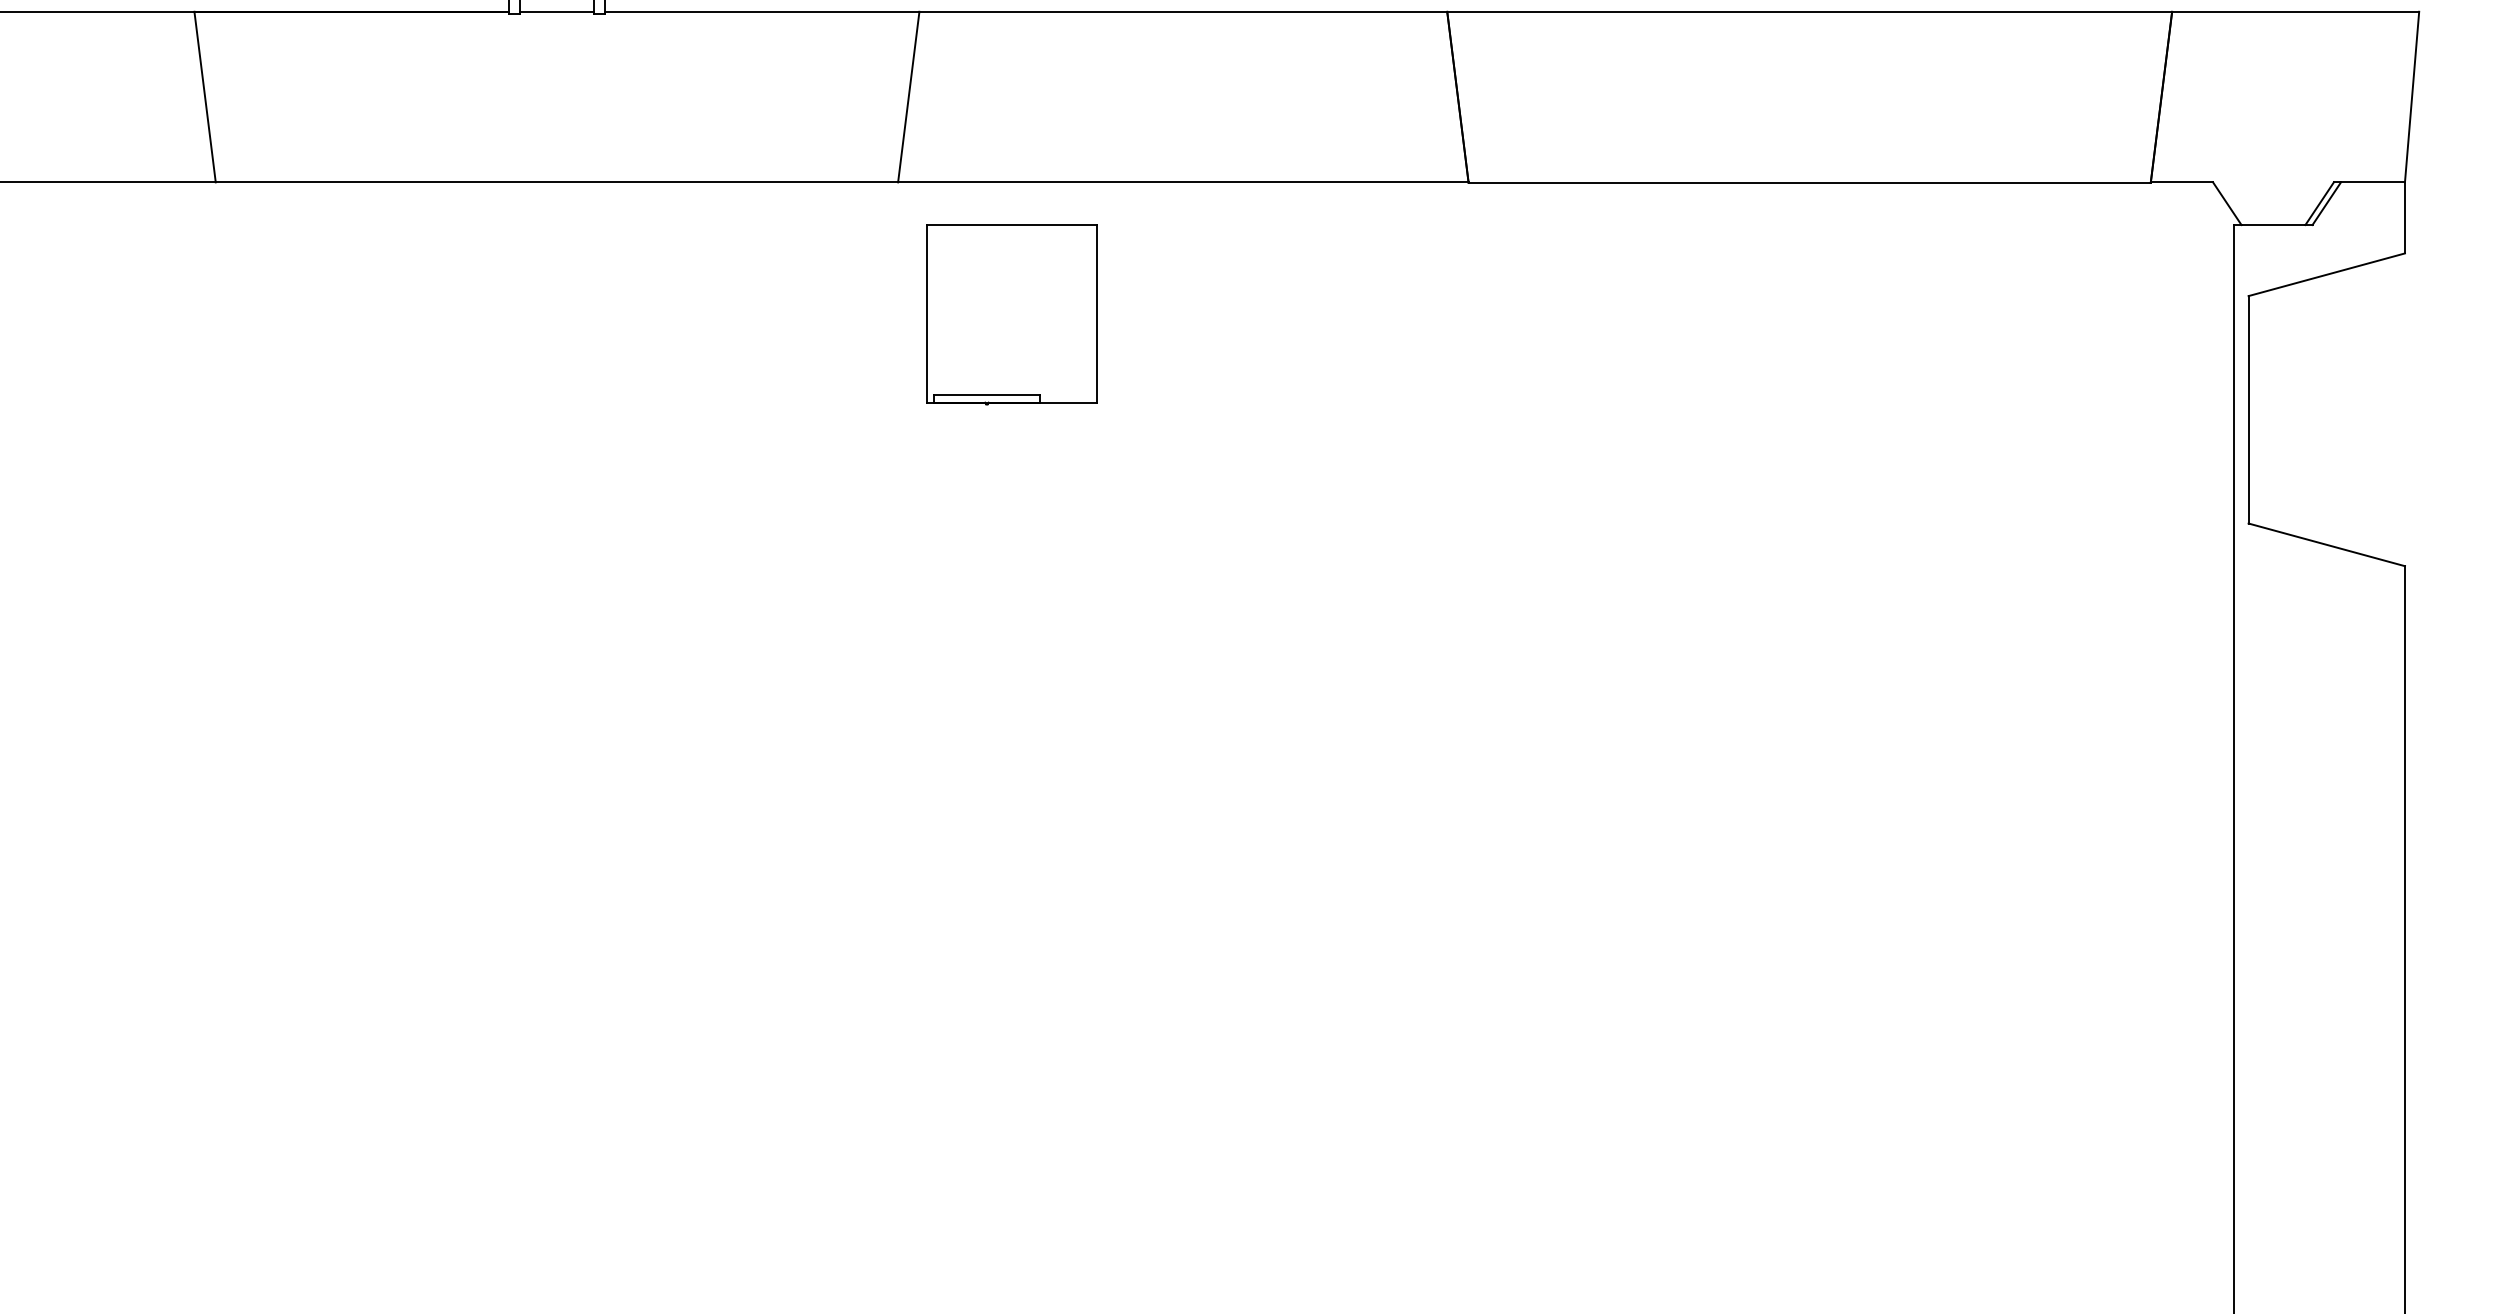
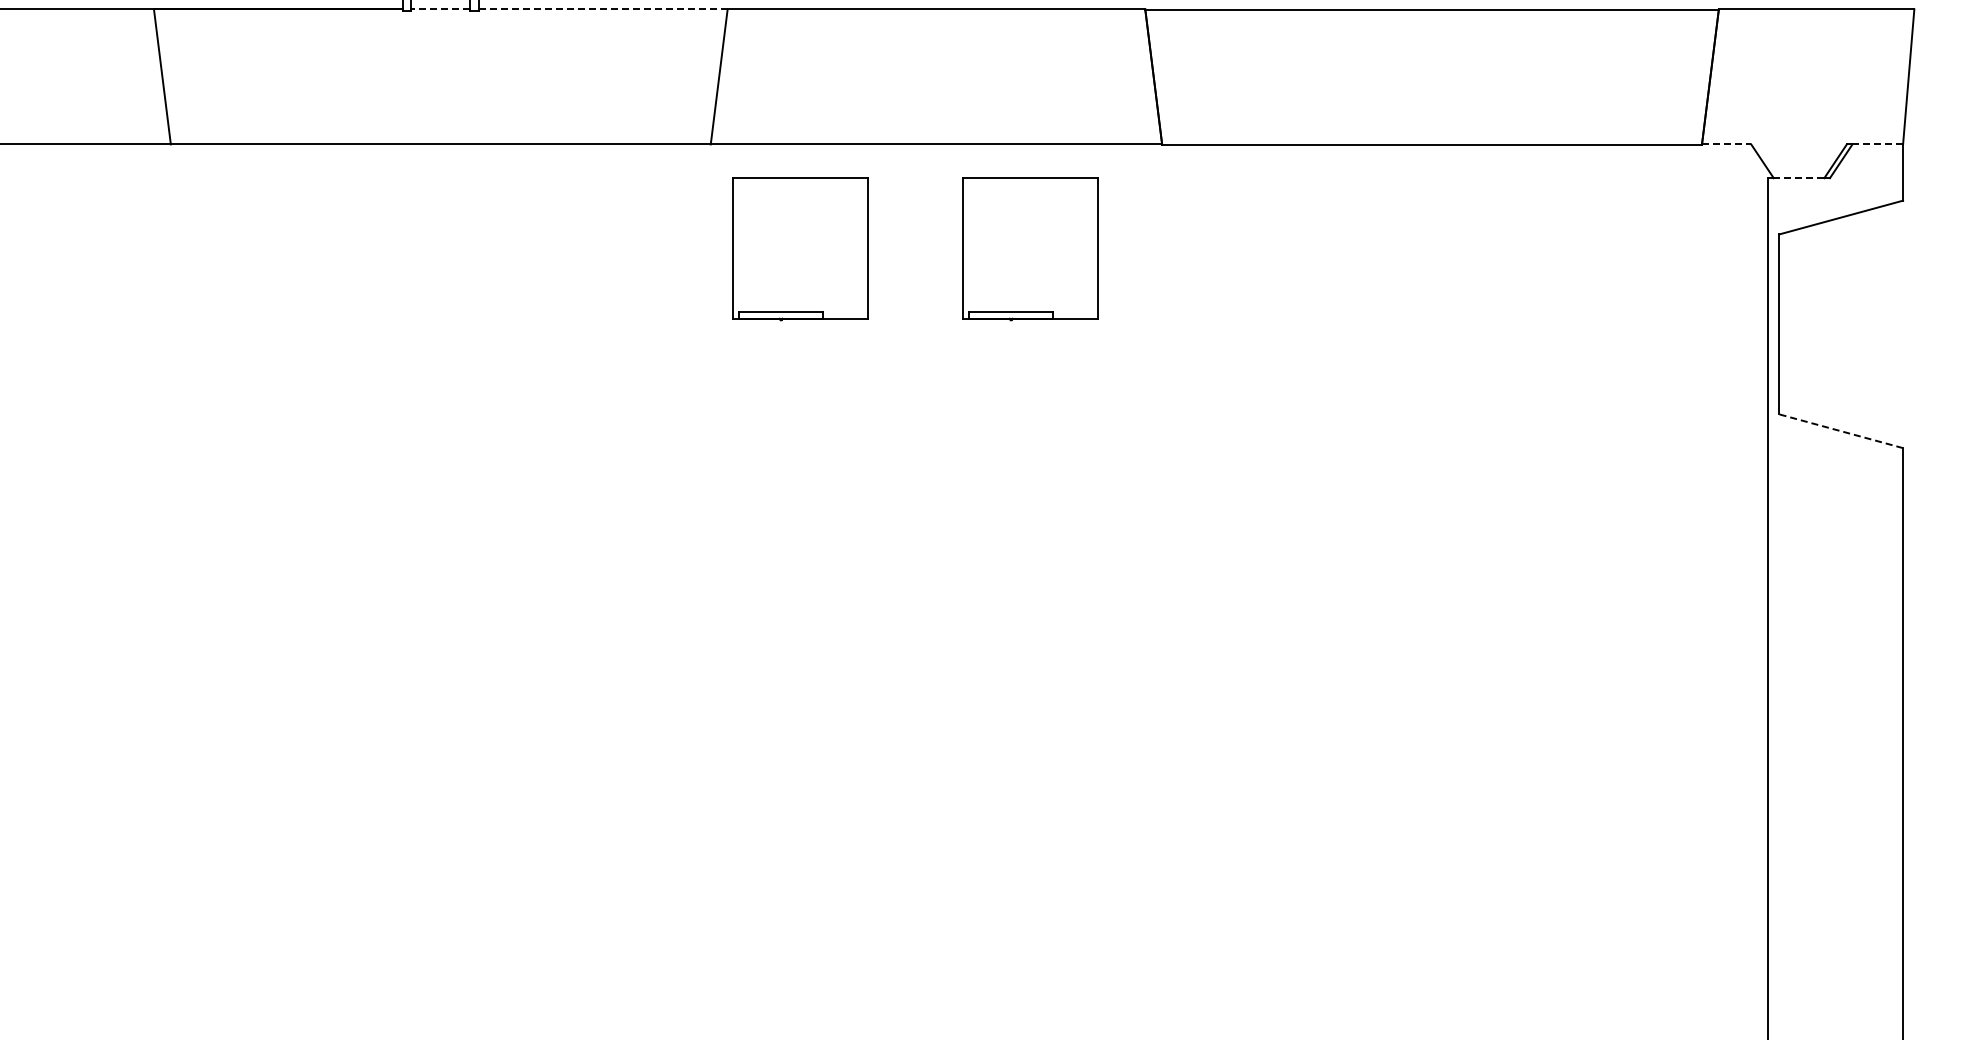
line: (556, 11) -> (440, 9), solid -> dashed
line: (761, 11) -> (602, 9), solid -> dashed
line: (2181, 182) -> (1726, 144), solid -> dashed
line: (2372, 182) -> (1877, 144), solid -> dashed
line: (2272, 225) -> (1798, 178), solid -> dashed
part: (1302, 315) -> (1030, 249), added
line: (2325, 545) -> (1840, 431), solid -> dashed

